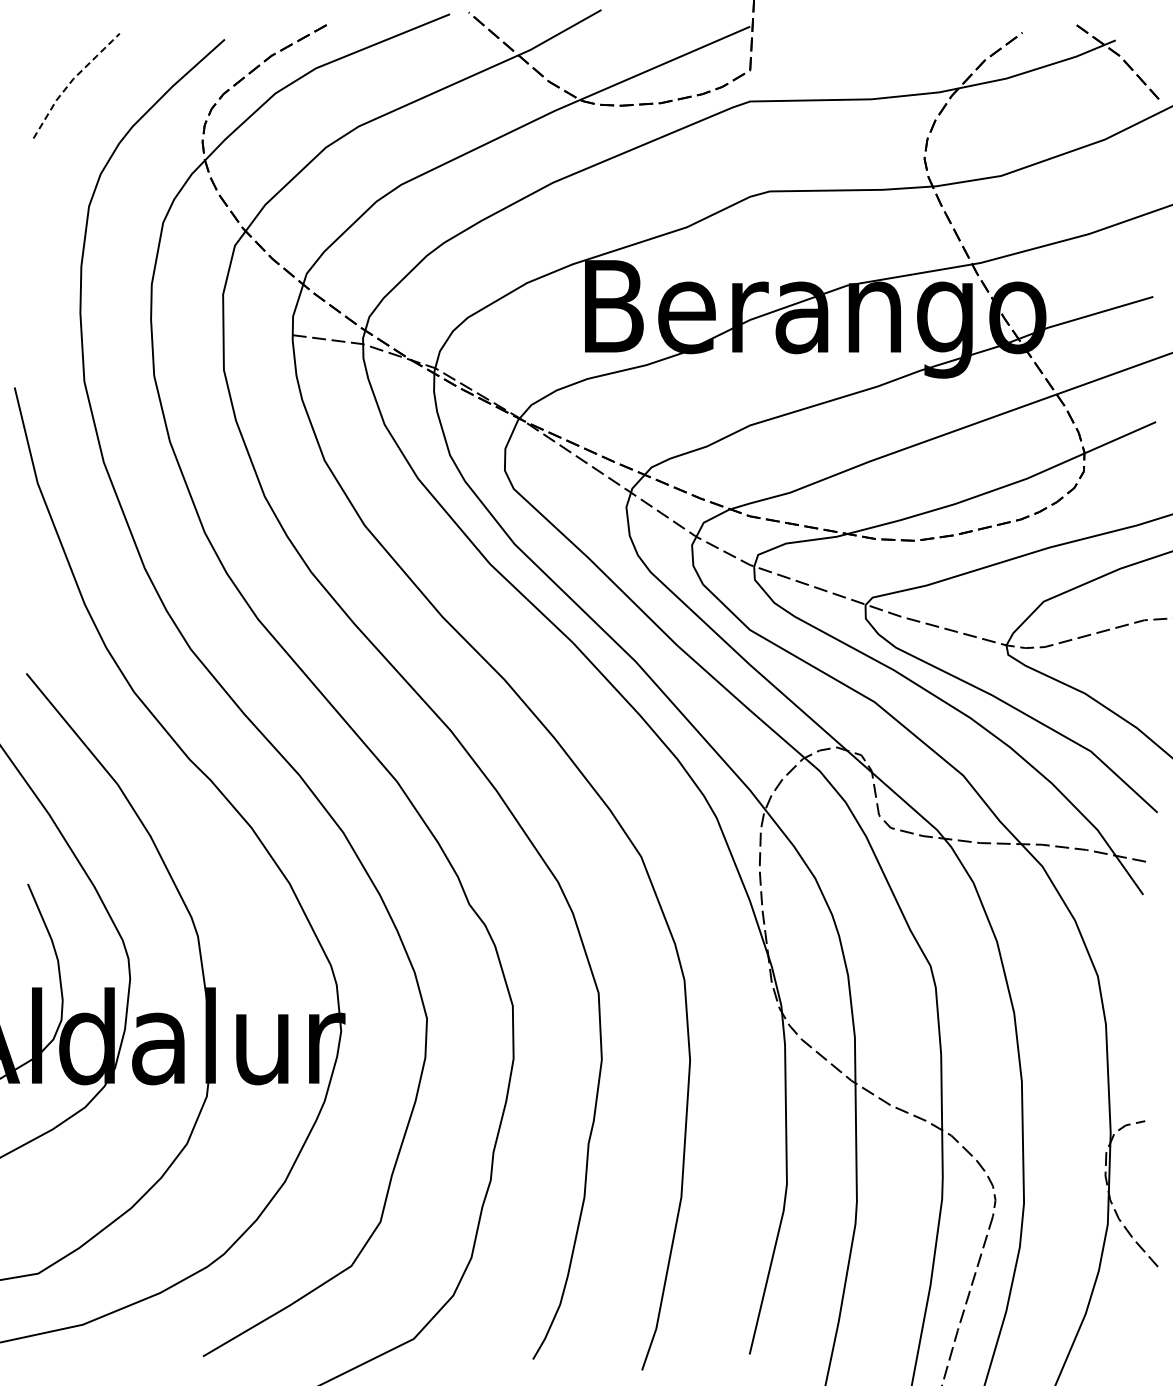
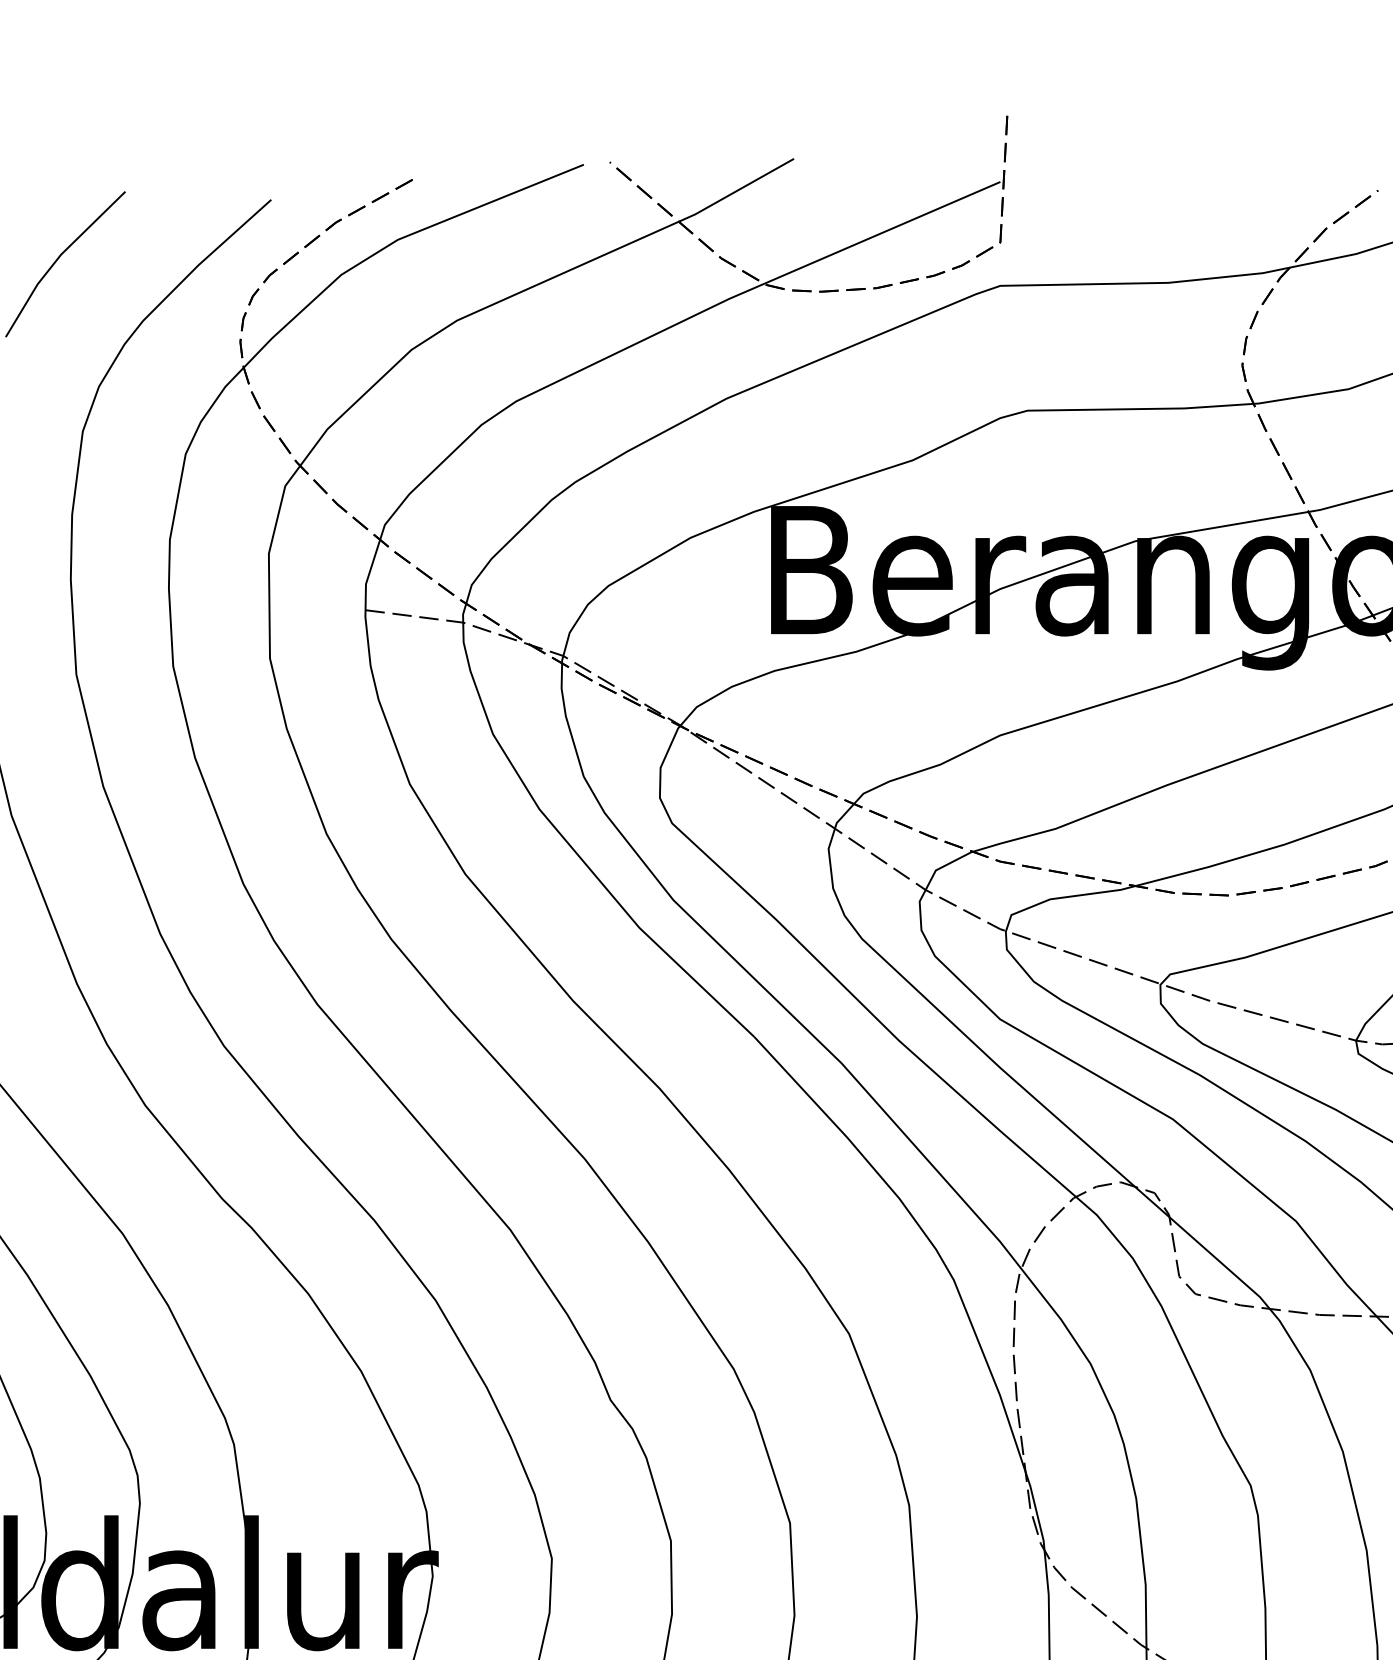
line: (71, 82) -> (58, 259), dashed -> solid

